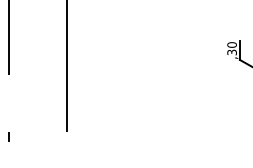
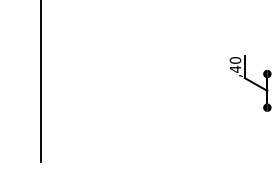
text: (231, 52) -> (234, 69), ,30 -> ,40

